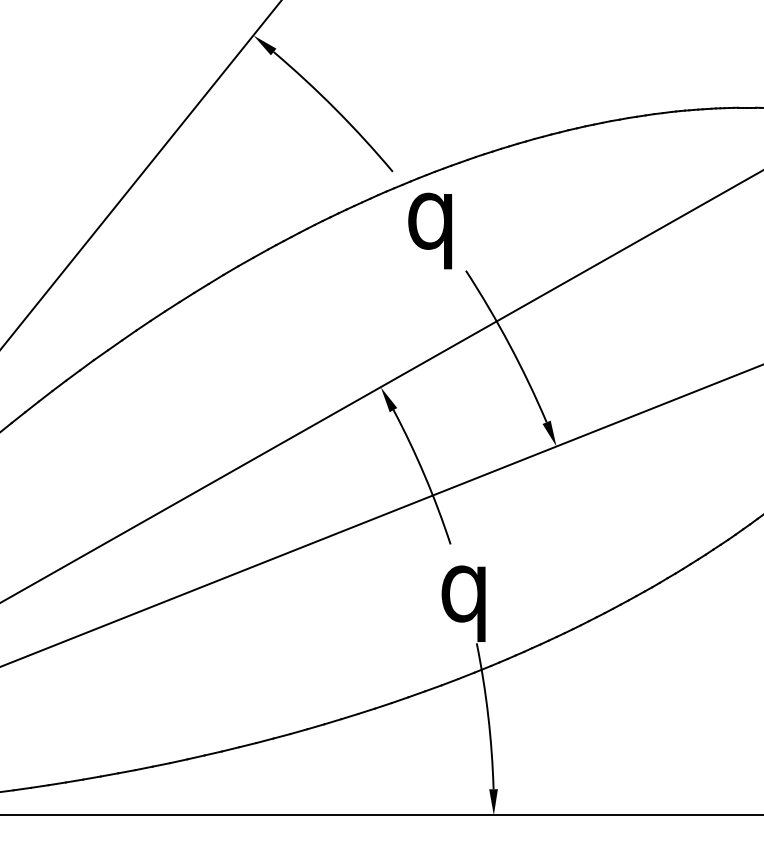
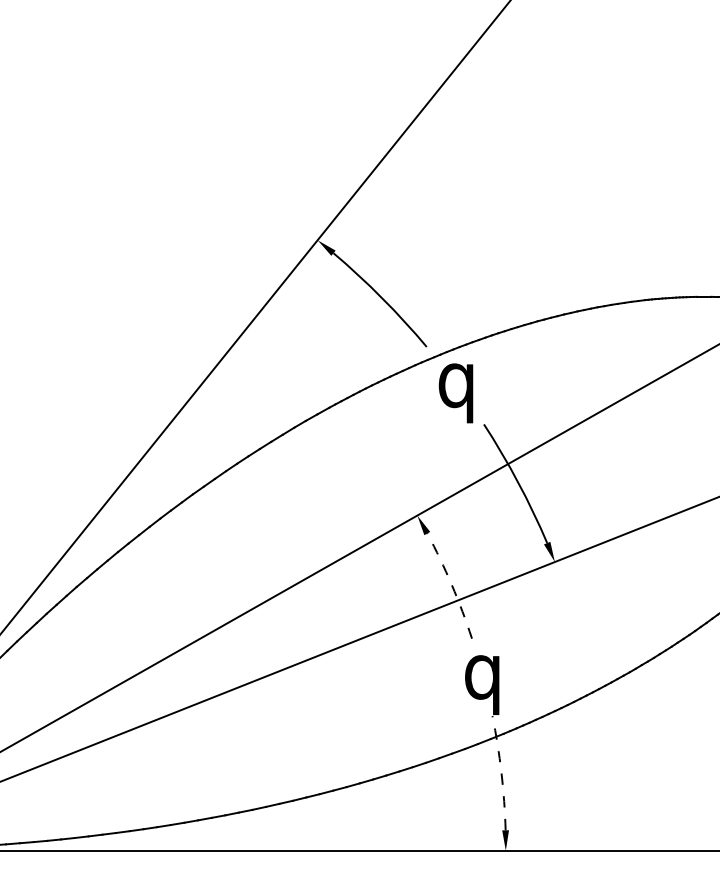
arc: (424, 476) -> (451, 585), solid -> dashed
arc: (488, 715) -> (501, 772), solid -> dashed

